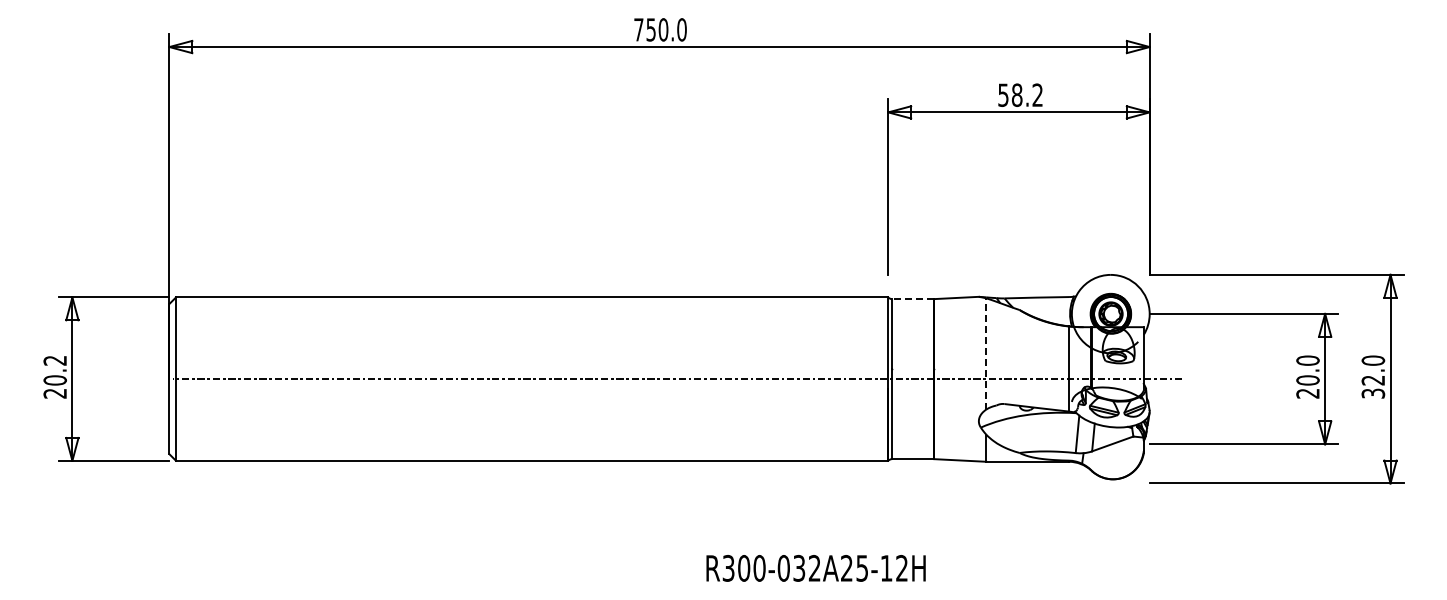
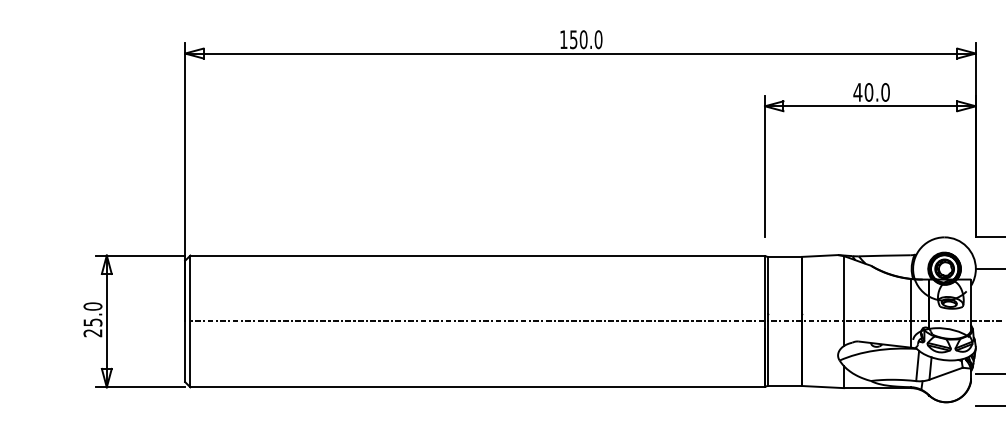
text: (638, 29) -> (563, 39), 750.0 -> 150.0
text: (1020, 95) -> (871, 92), 58.2 -> 40.0
line: (913, 299) -> (785, 257), dashed -> solid
line: (986, 353) -> (844, 300), dashed -> solid
text: (55, 370) -> (93, 314), 20.2 -> 25.0

